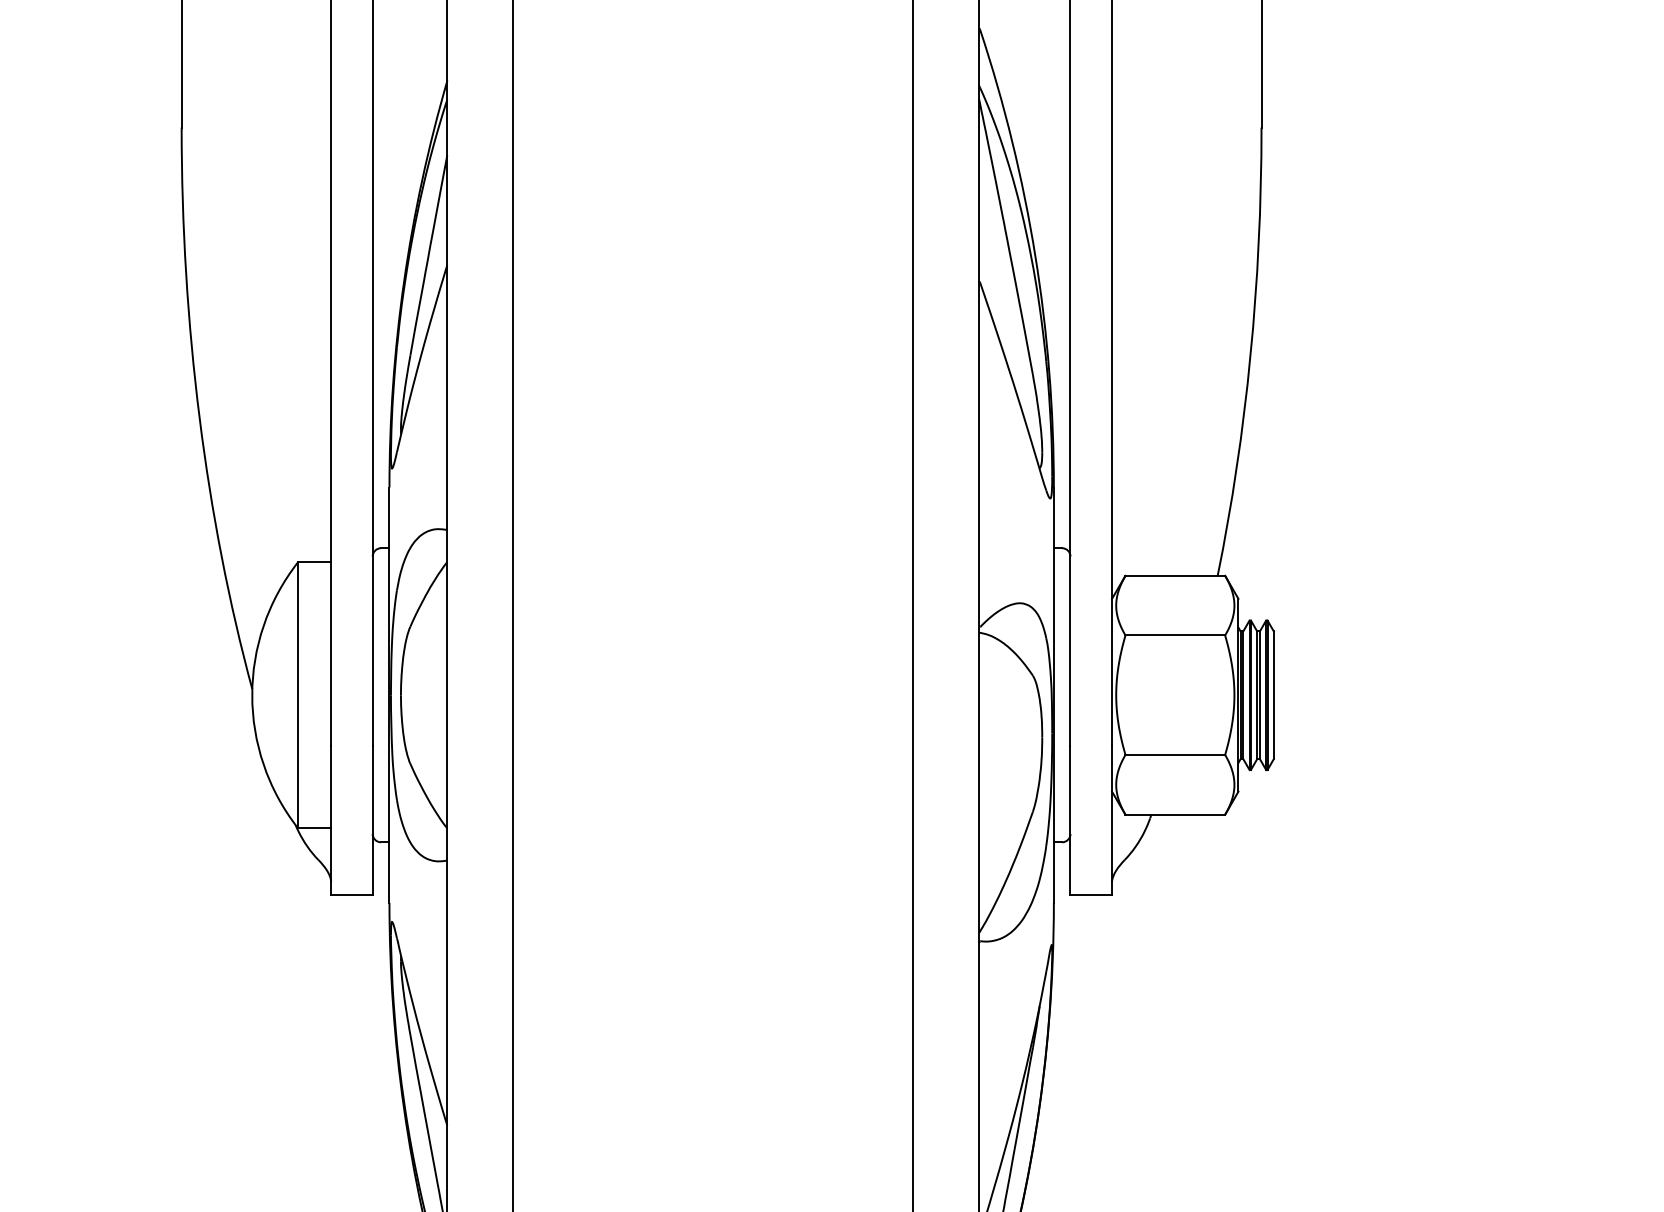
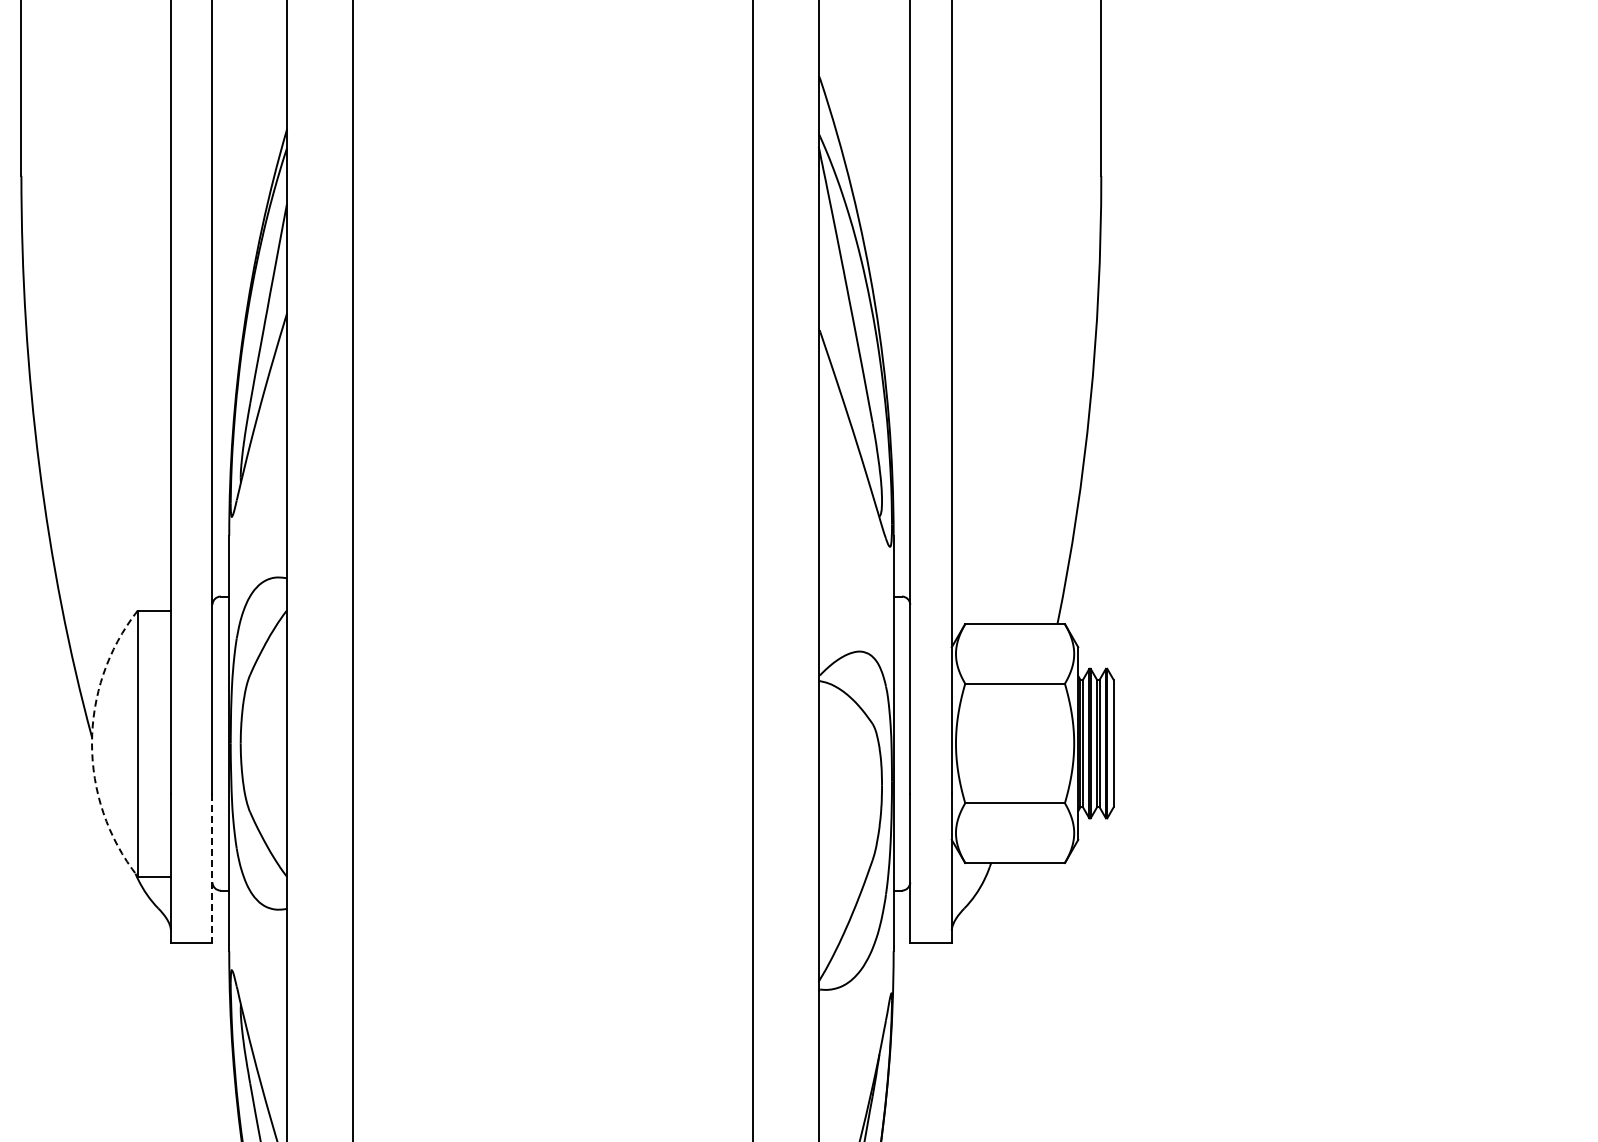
arc: (252, 695) -> (92, 743), solid -> dashed
line: (372, 820) -> (212, 868), solid -> dashed

